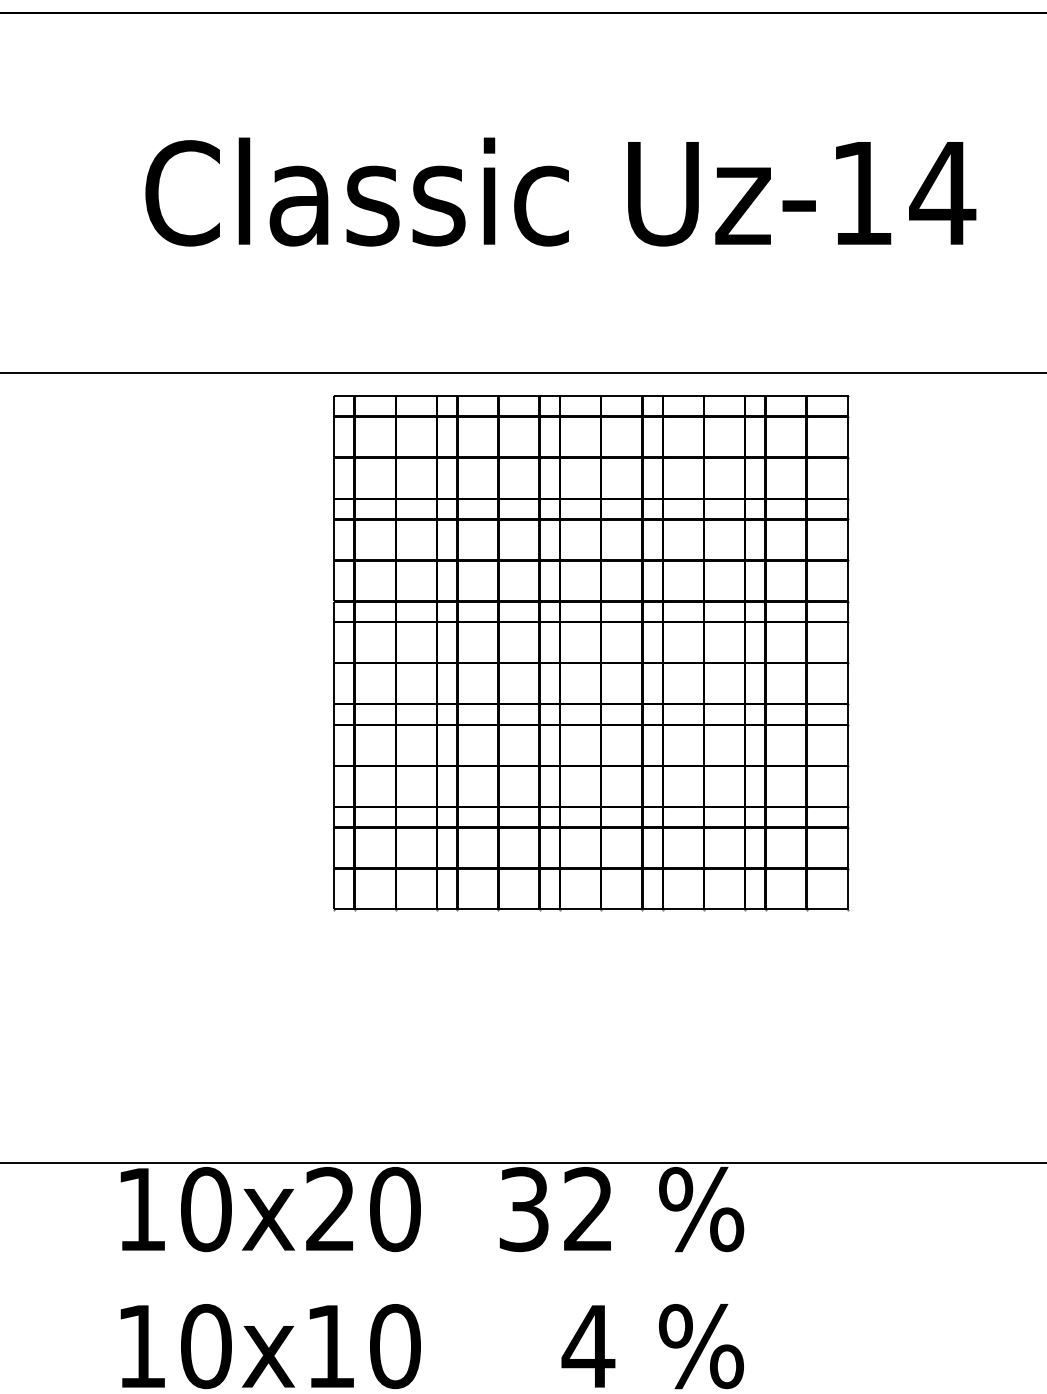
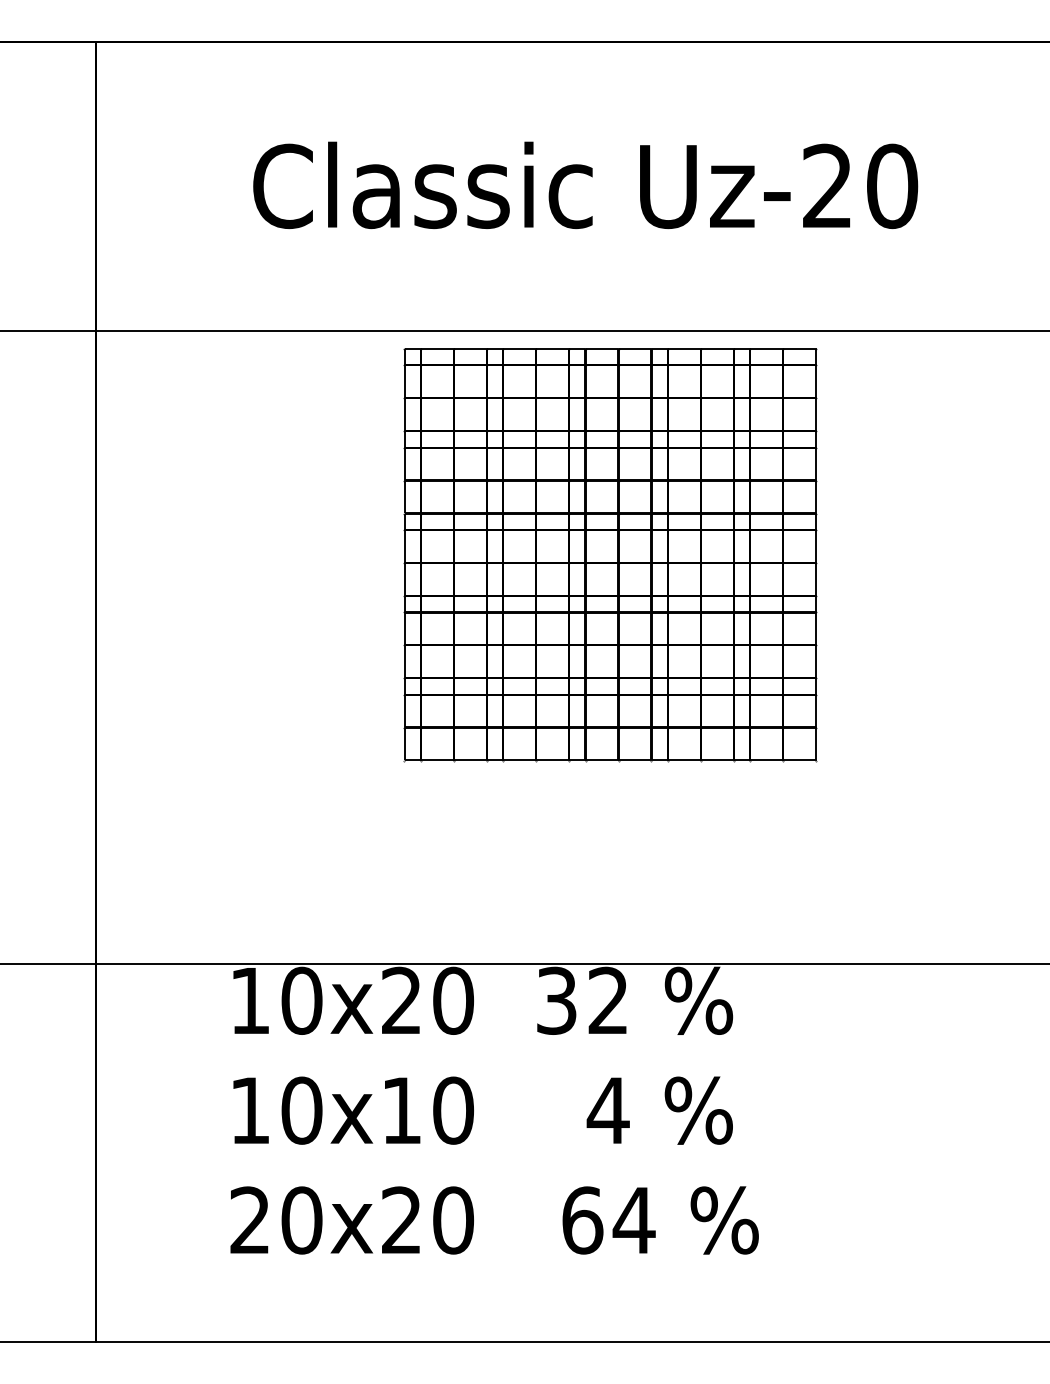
text: (904, 193) -> (861, 186), Uz-14 -> Uz-20

